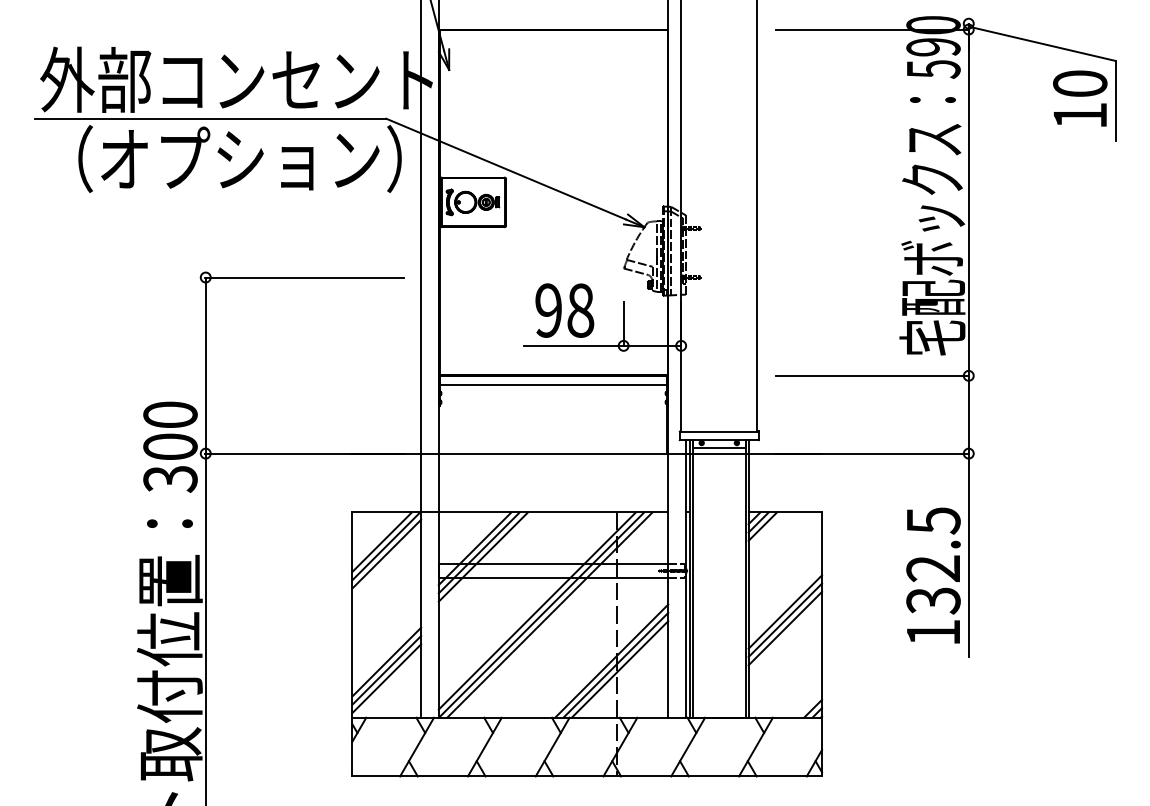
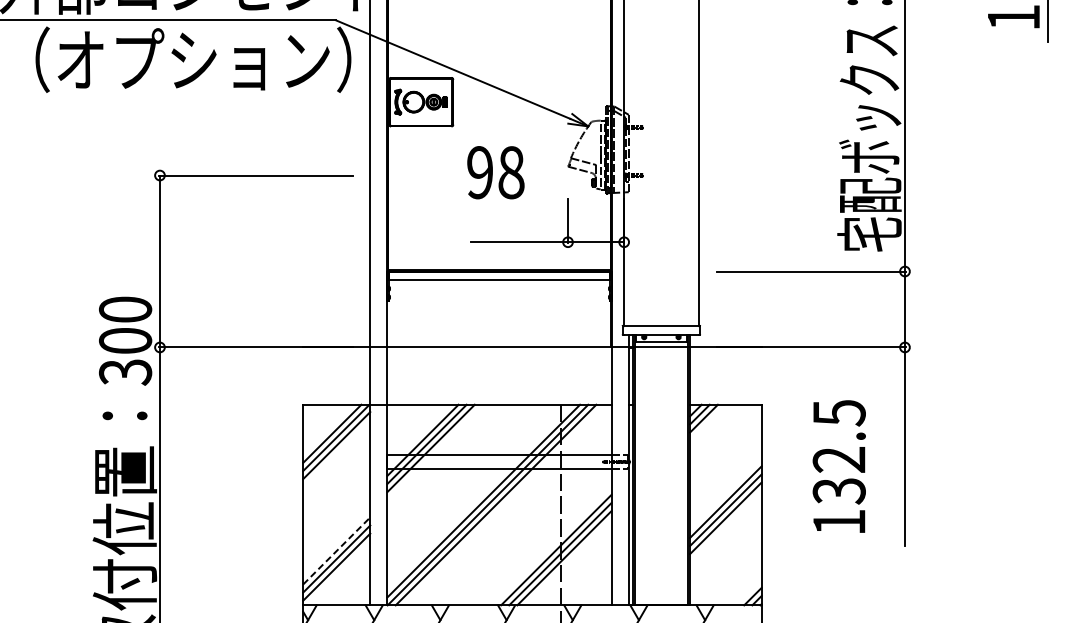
text: (564, 310) -> (495, 172), moved
text: (933, 575) -> (839, 466), moved
line: (386, 662) -> (336, 551), solid -> dashed

